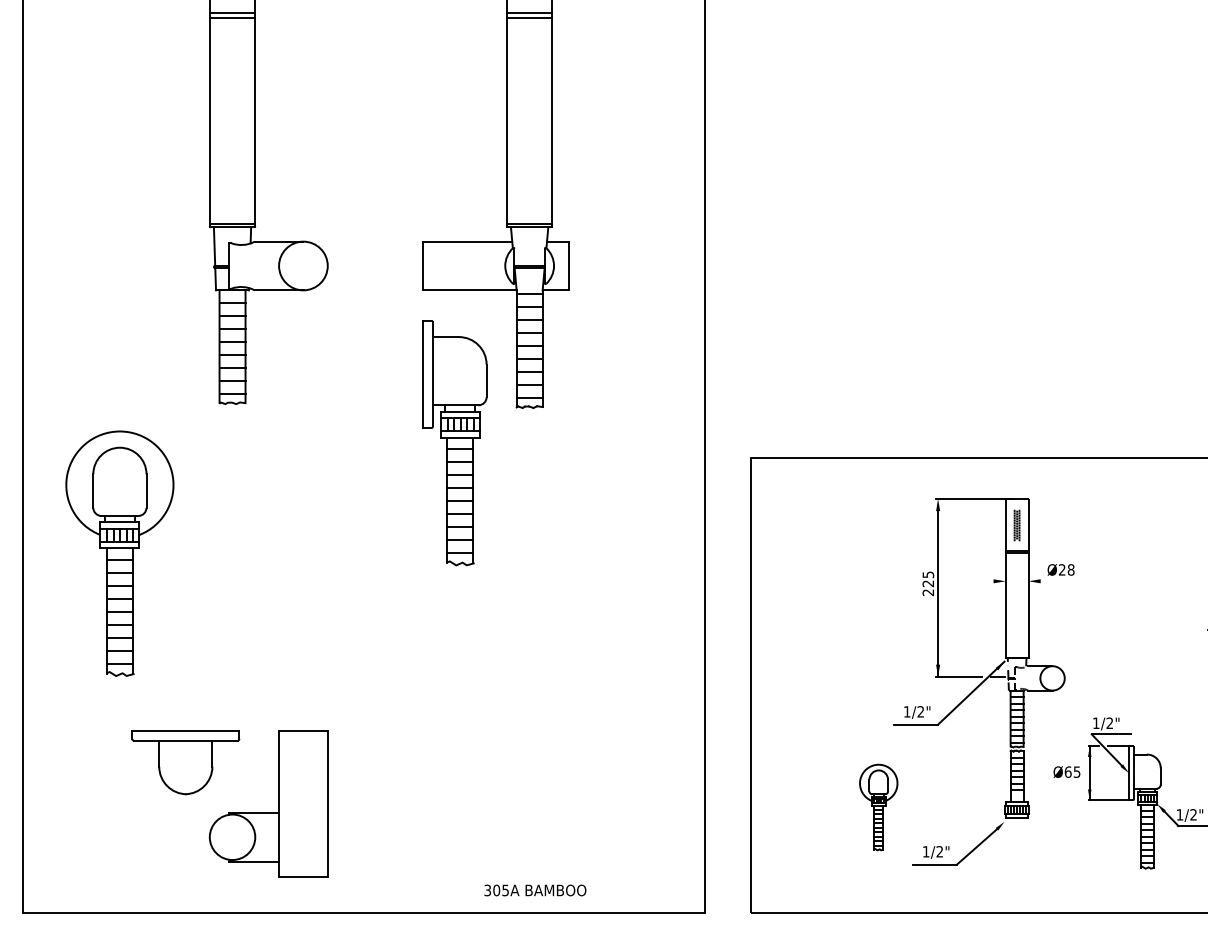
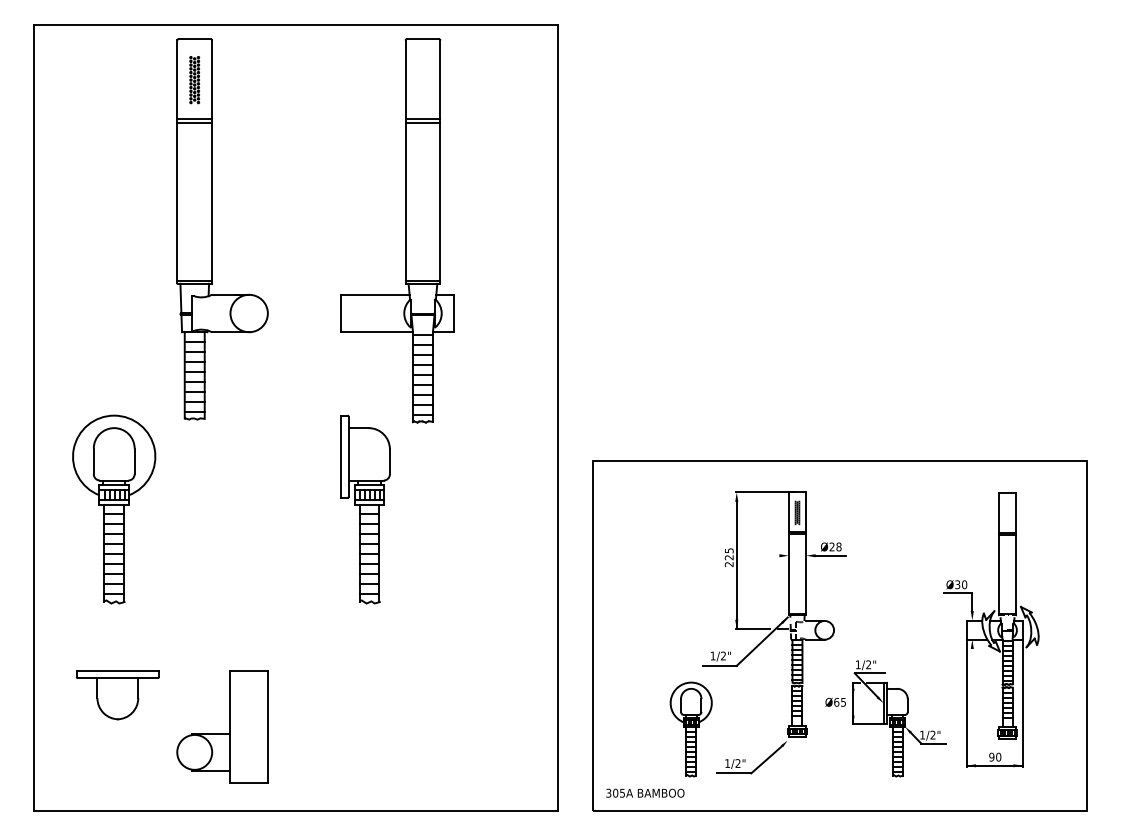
part: (454, 443) -> (365, 509), moved
part: (120, 553) -> (114, 509), moved
line: (1060, 580) -> (830, 555), added
part: (185, 763) -> (117, 695), moved
part: (877, 807) -> (690, 729), size x1.43
text: (535, 889) -> (645, 792), moved

